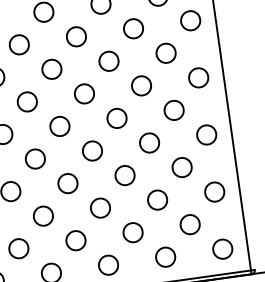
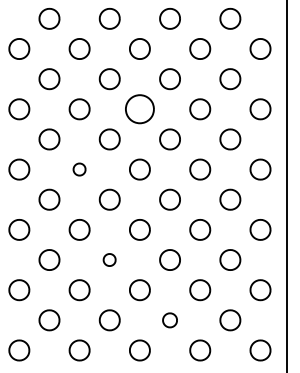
part: (76, 37) -> (139, 109), size x1.4
part: (27, 101) -> (79, 169), size x0.6
part: (67, 183) -> (109, 259), size x0.6
part: (132, 232) -> (169, 320), size x0.7

